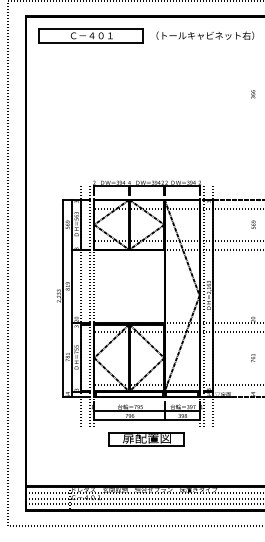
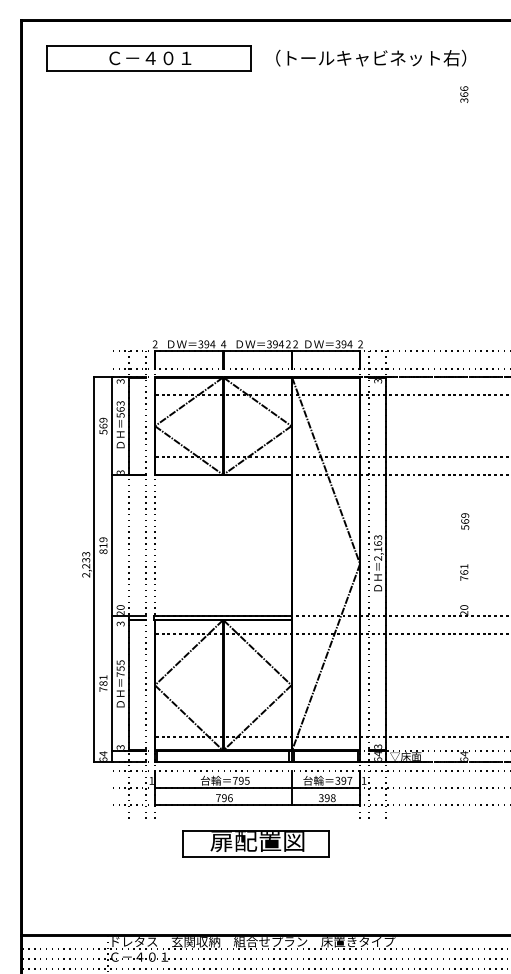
text: (253, 94) -> (464, 94), moved
text: (253, 224) -> (464, 520), moved
text: (253, 358) -> (464, 573), moved

